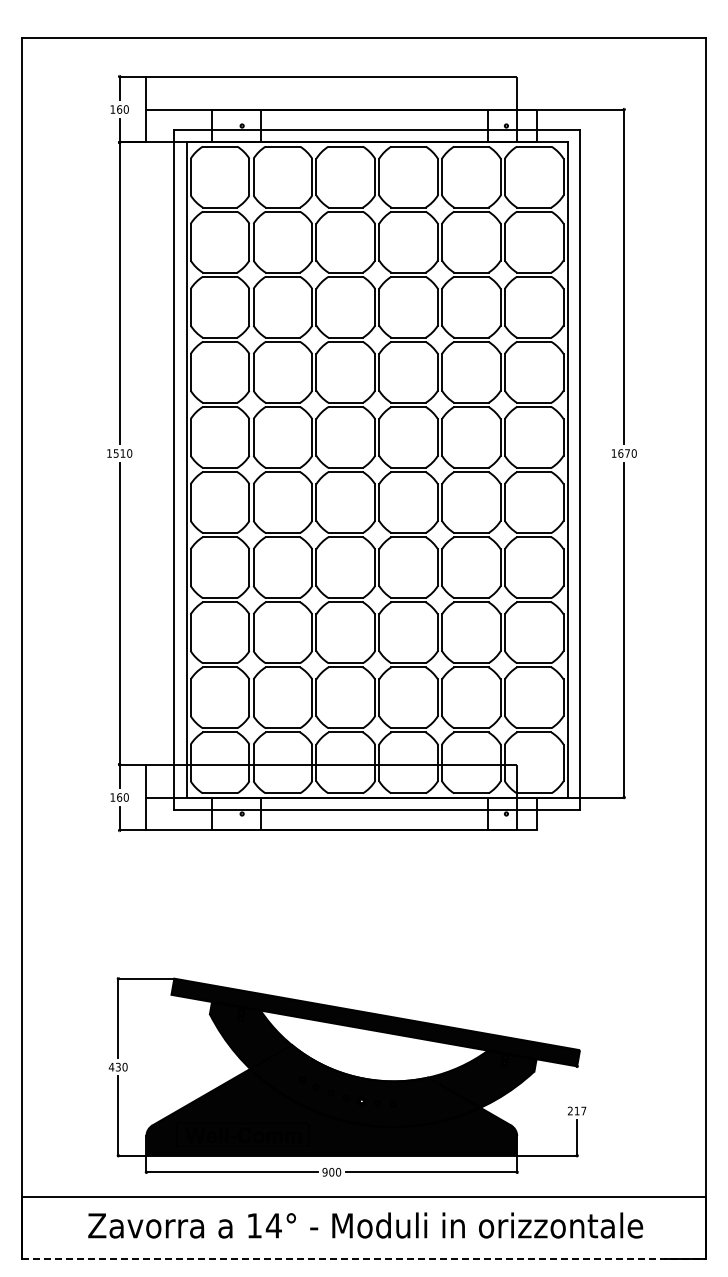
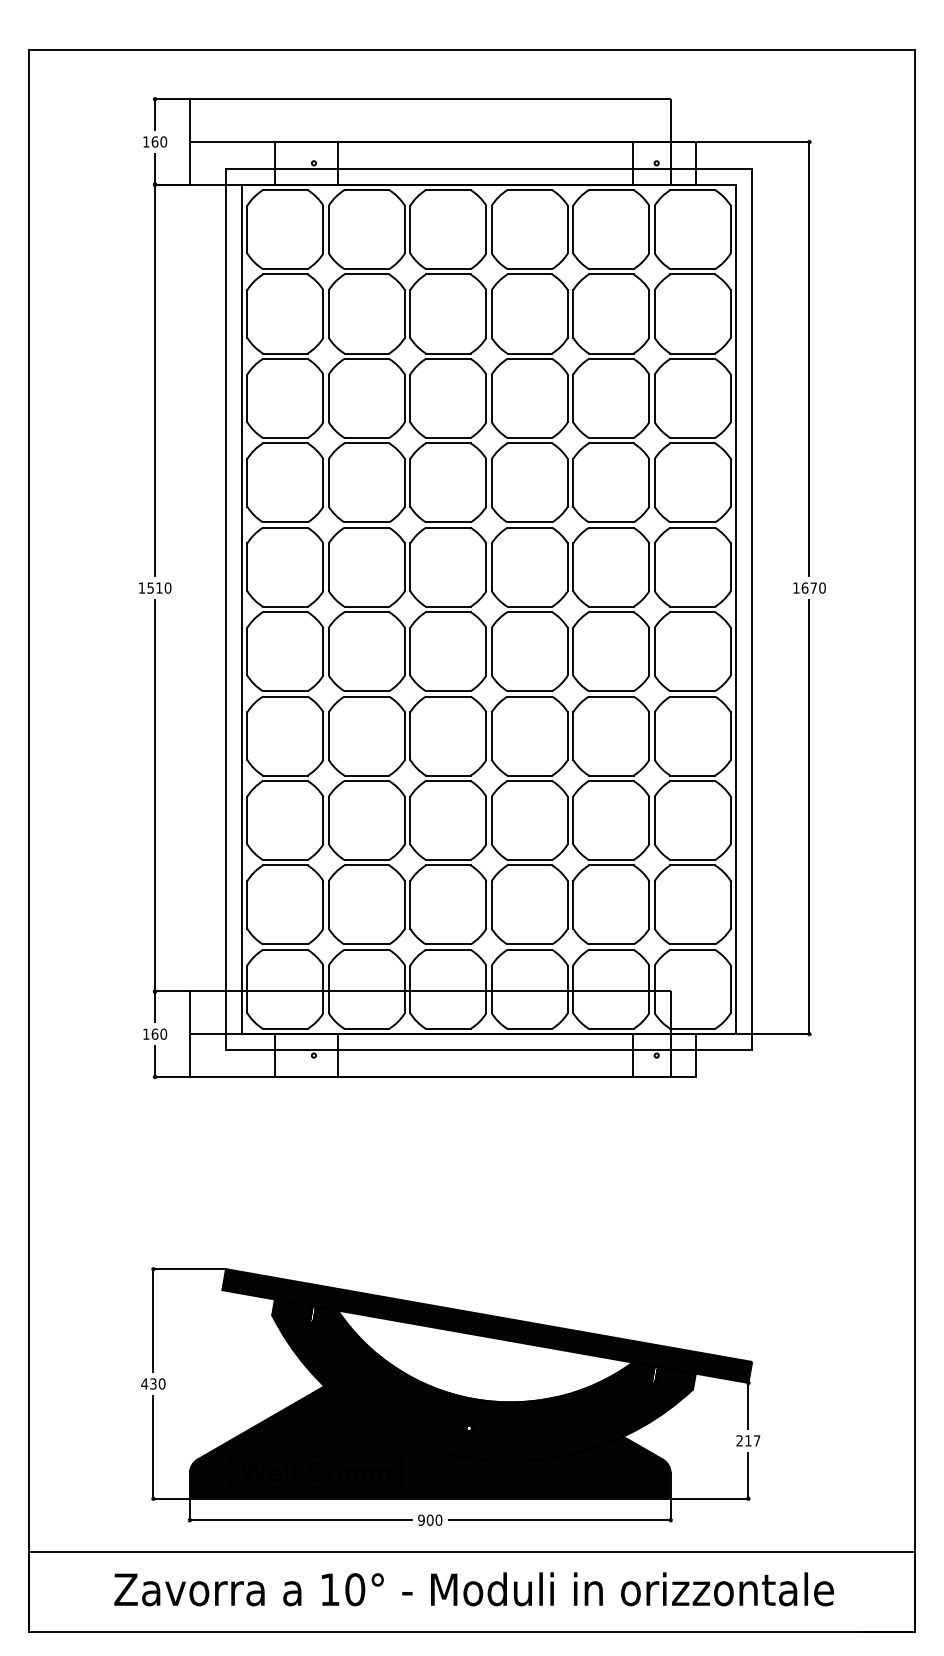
line: (577, 1083) -> (748, 1405), added
text: (273, 1225) -> (354, 1589), 14° -> 10°
line: (364, 1258) -> (472, 1632), dashed -> solid

